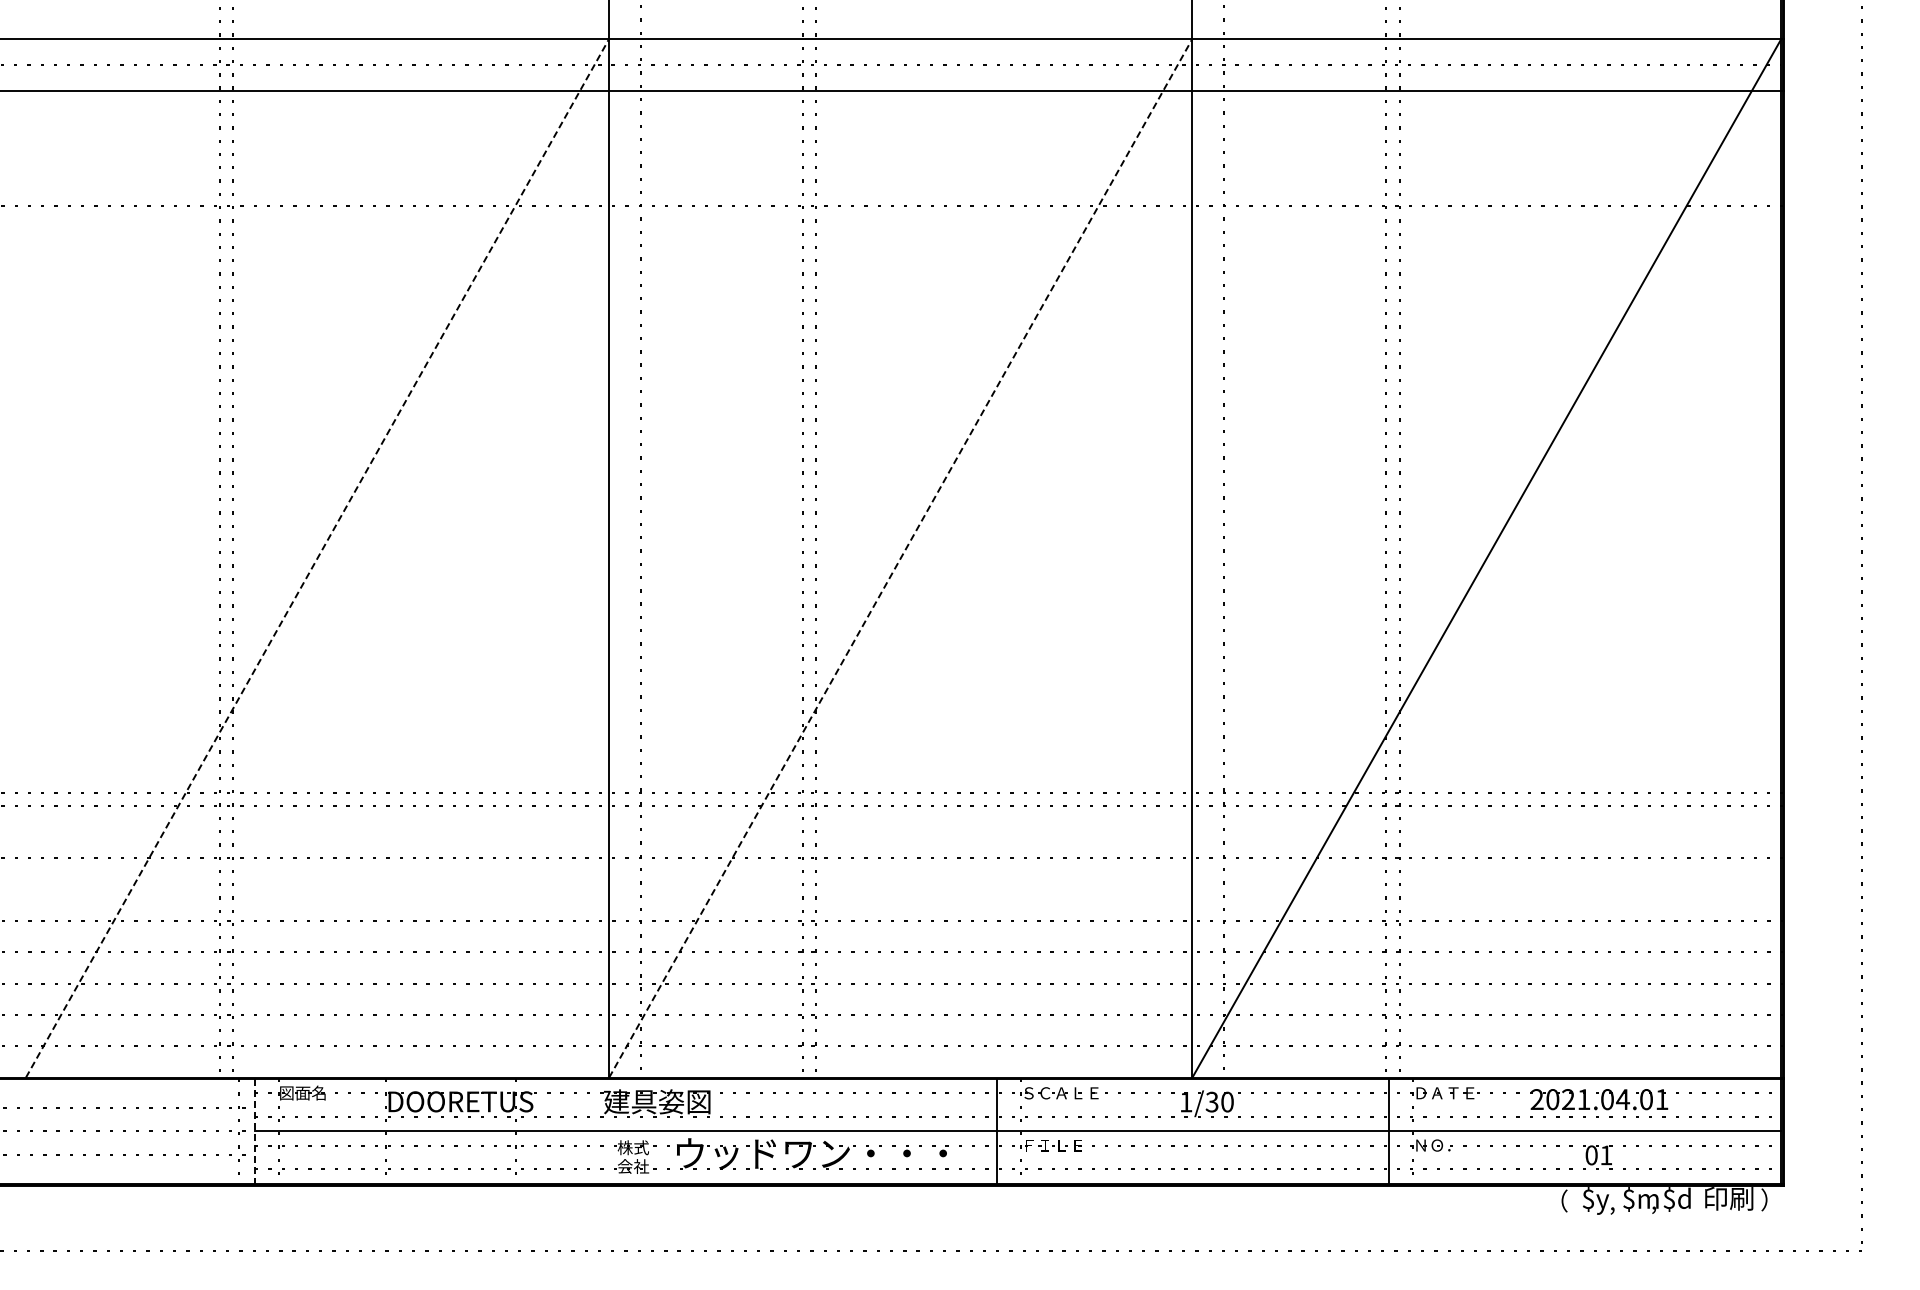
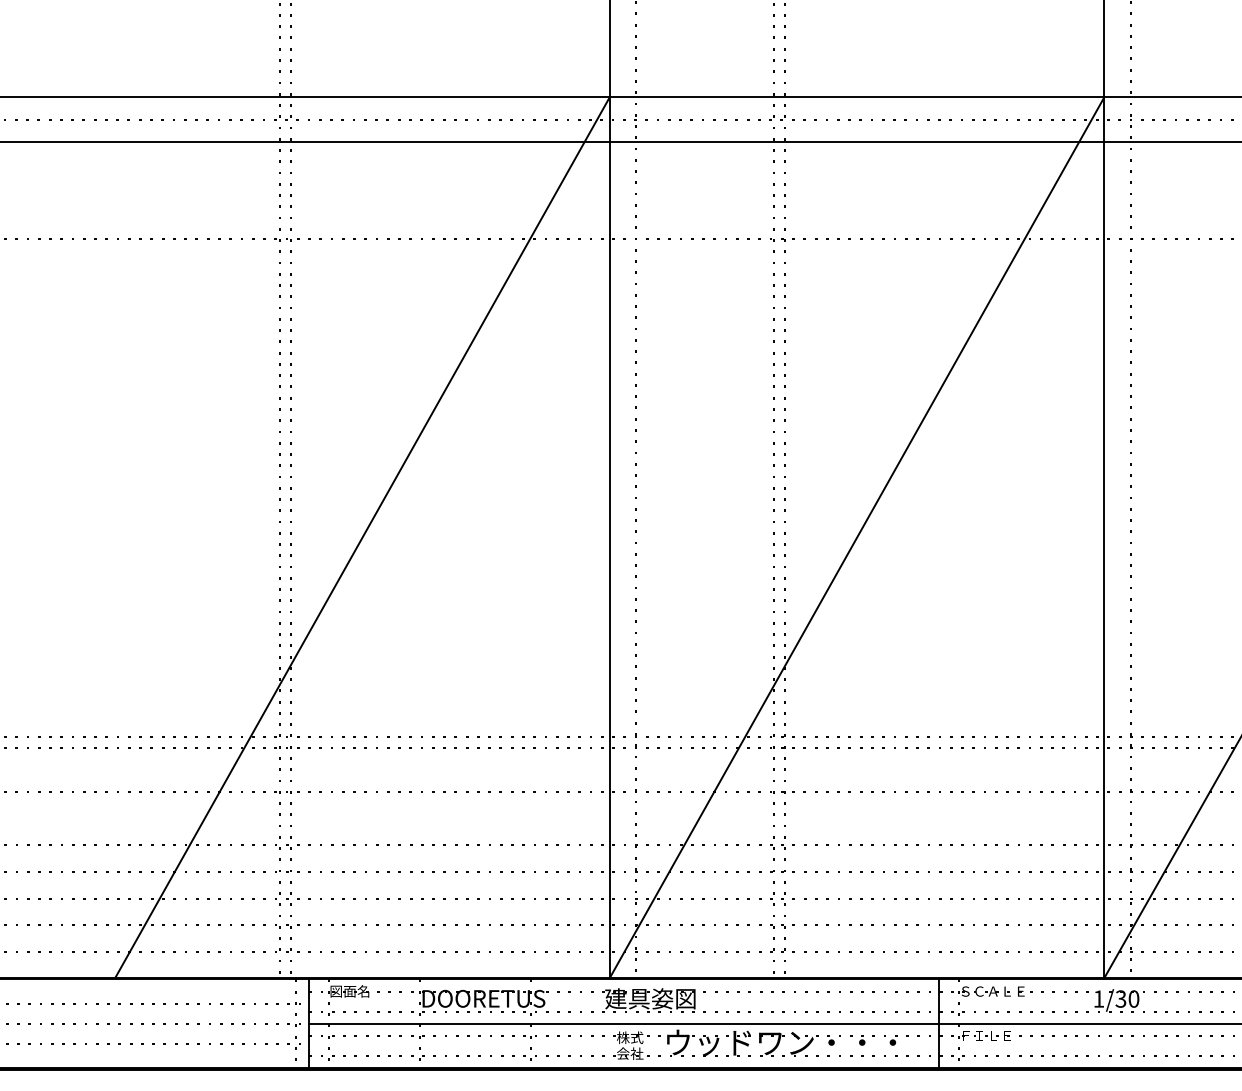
line: (317, 558) -> (362, 538), dashed -> solid
line: (900, 558) -> (856, 538), dashed -> solid
line: (255, 1131) -> (309, 1023), dashed -> solid

